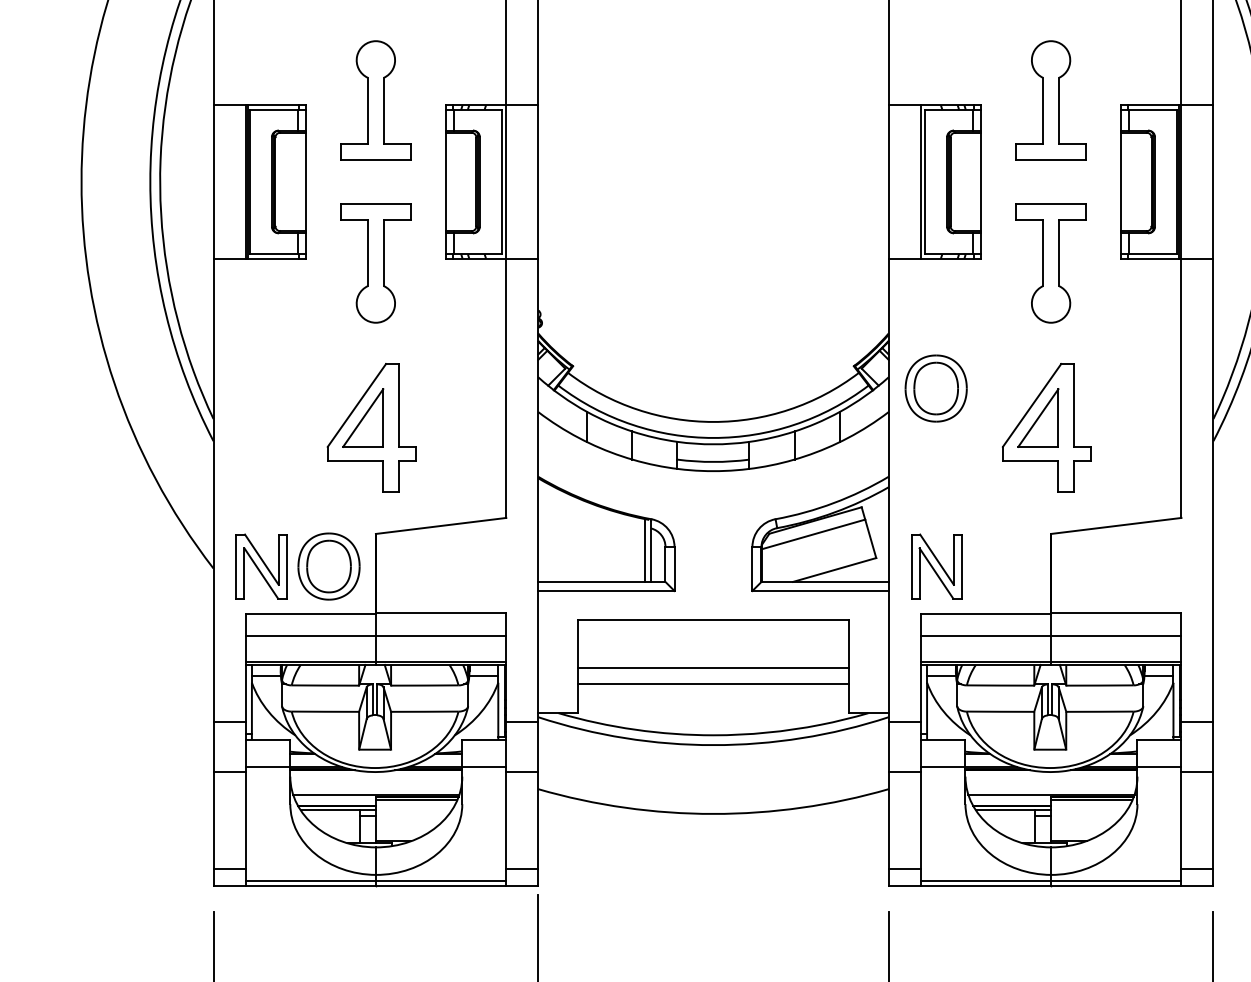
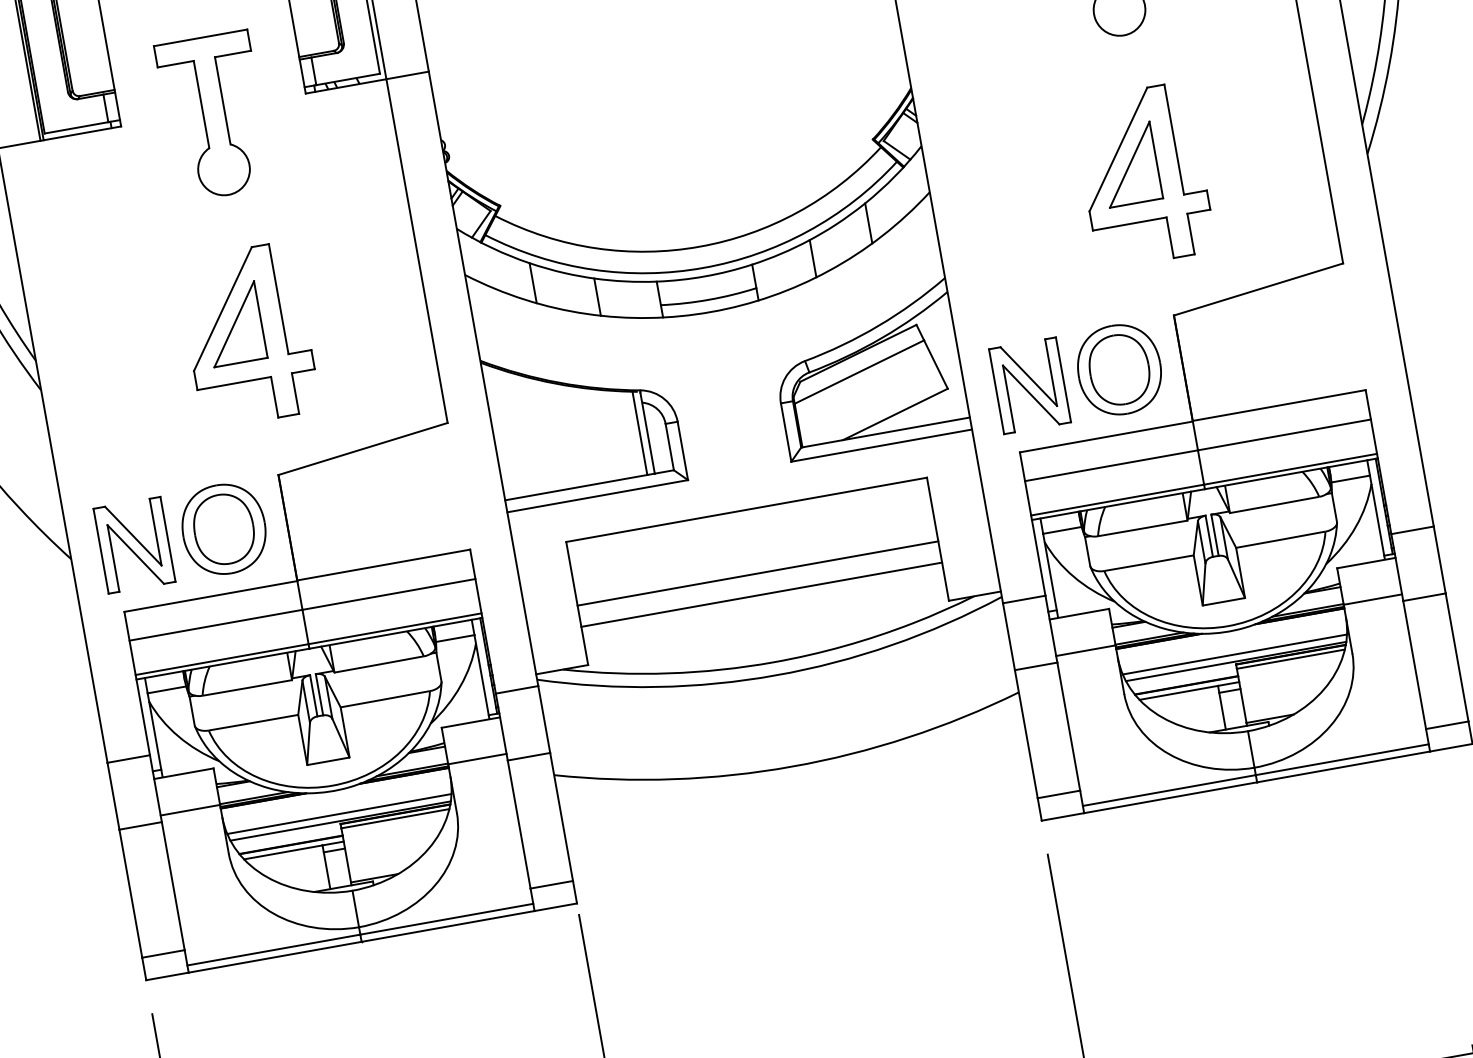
part: (935, 388) -> (1118, 369), moved
line: (375, 789) -> (338, 814), added
line: (1050, 789) -> (1233, 654), added

